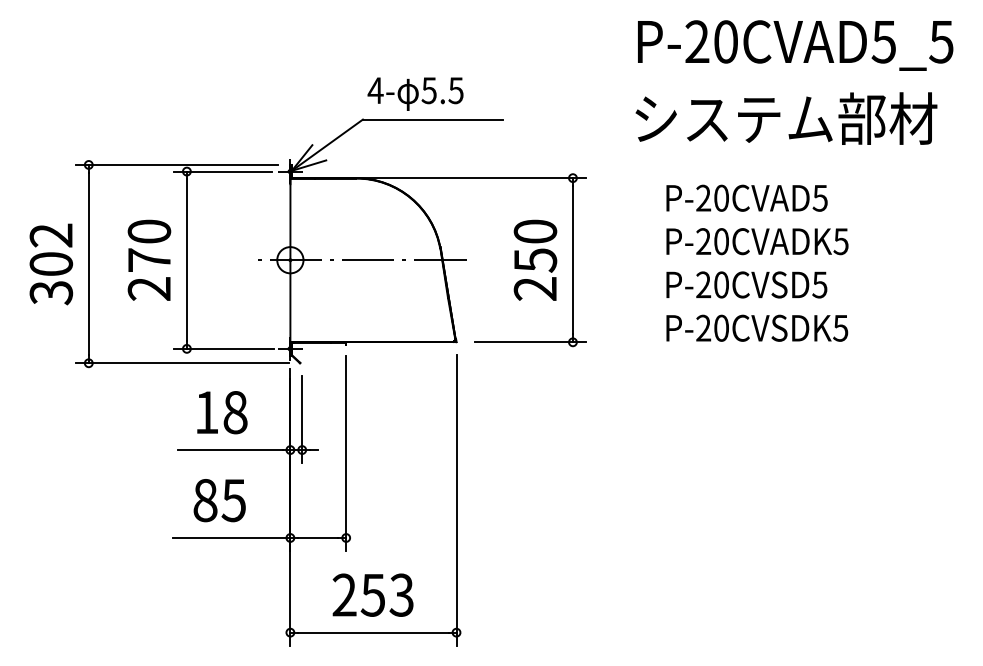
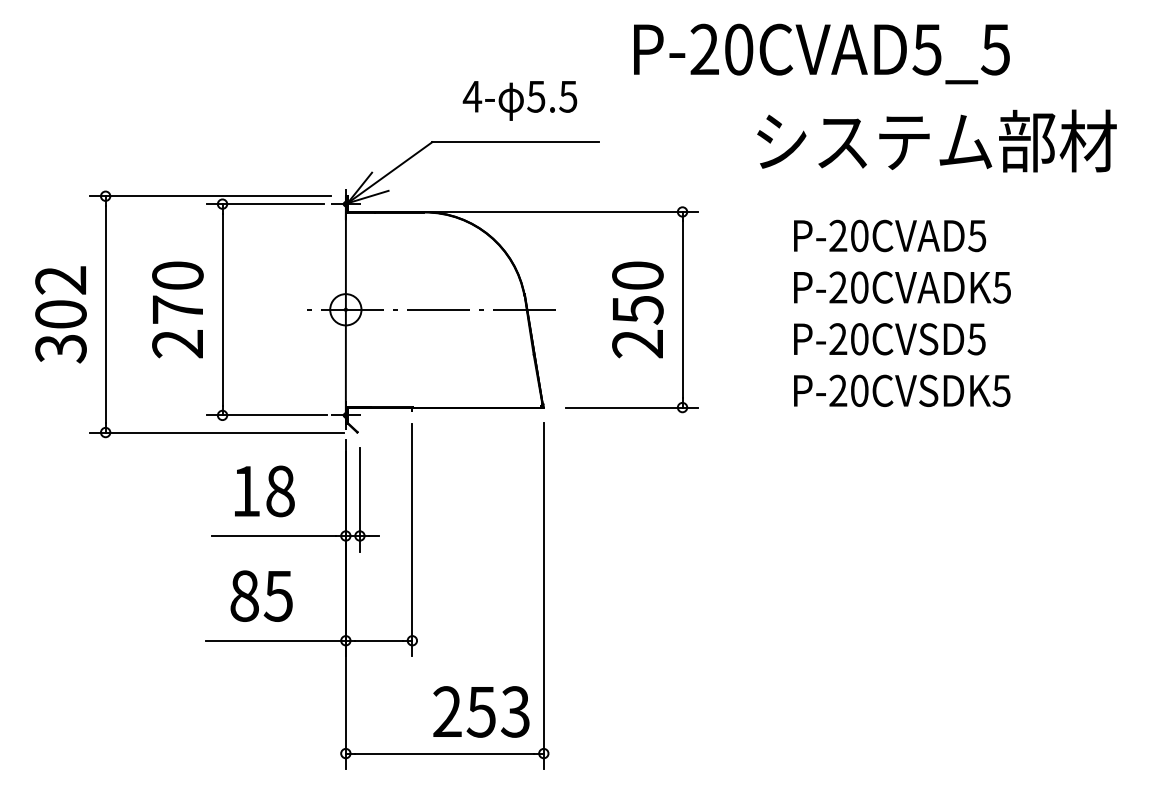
text: (795, 45) -> (821, 53), moved
text: (415, 93) -> (519, 100), moved
text: (373, 594) -> (481, 711), moved

